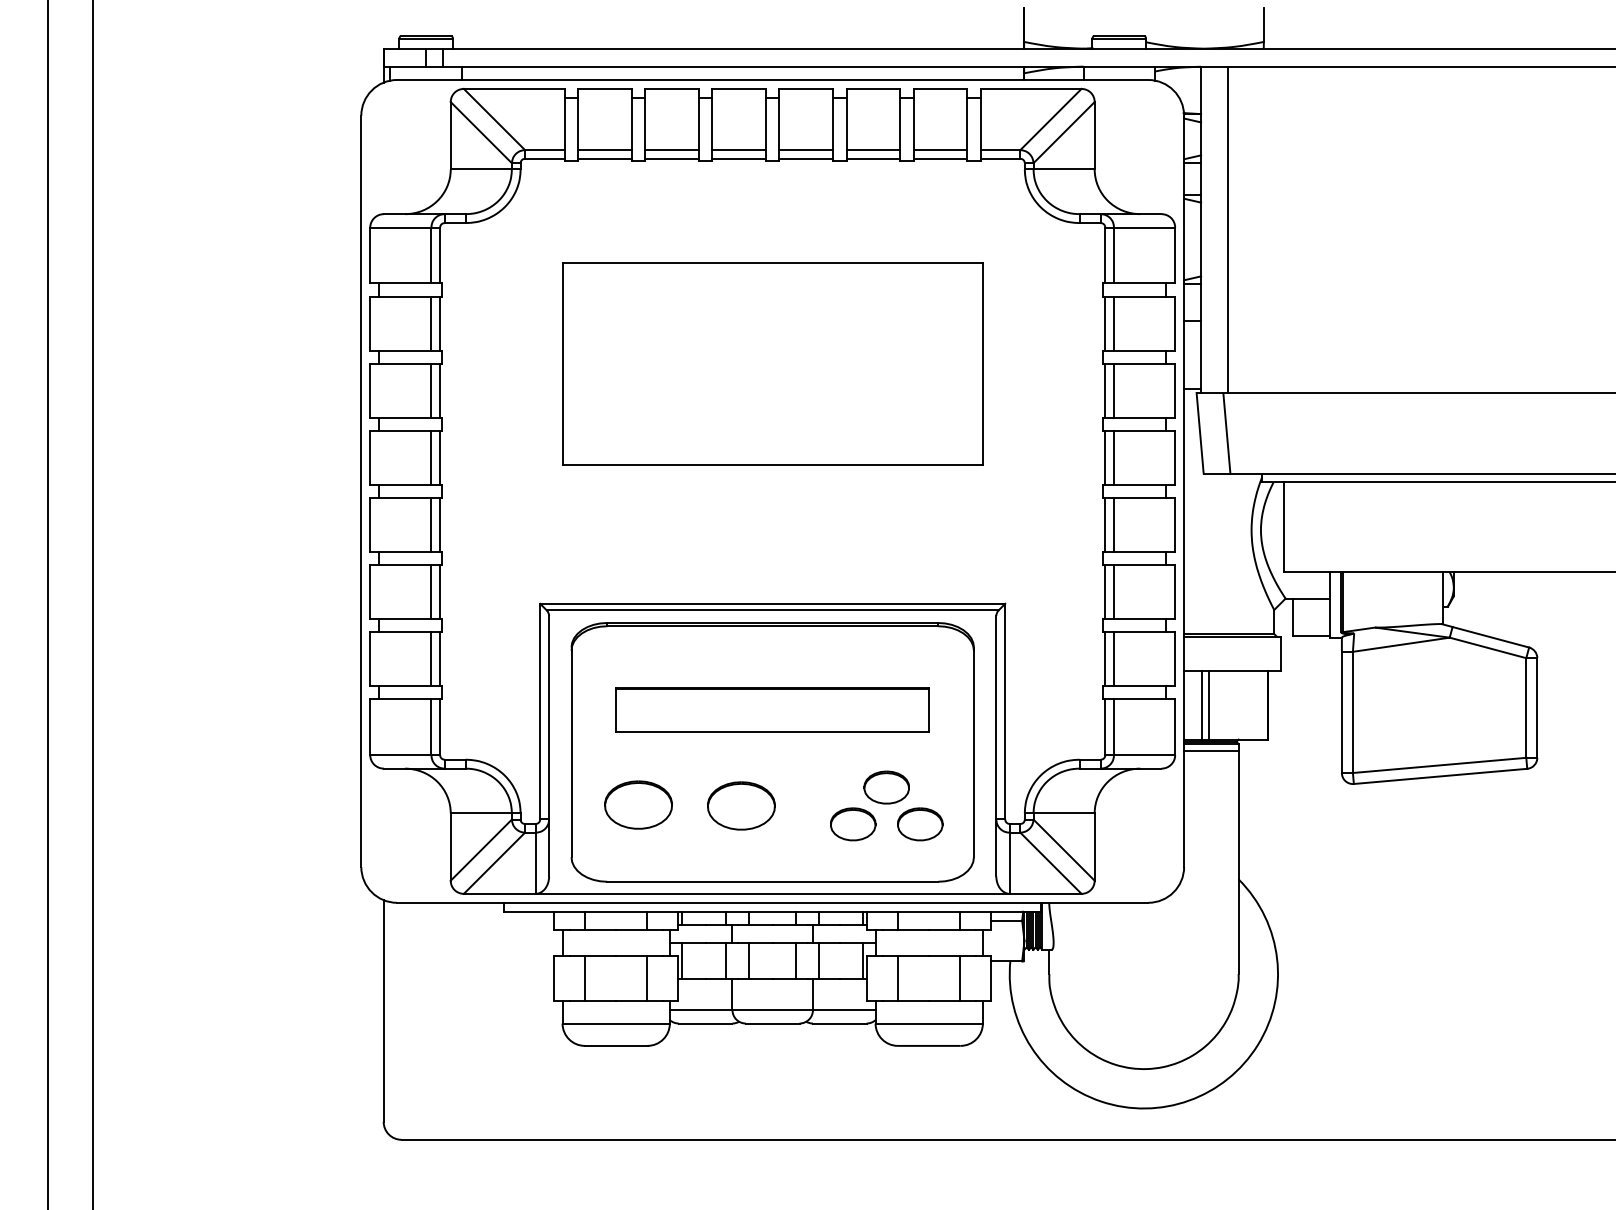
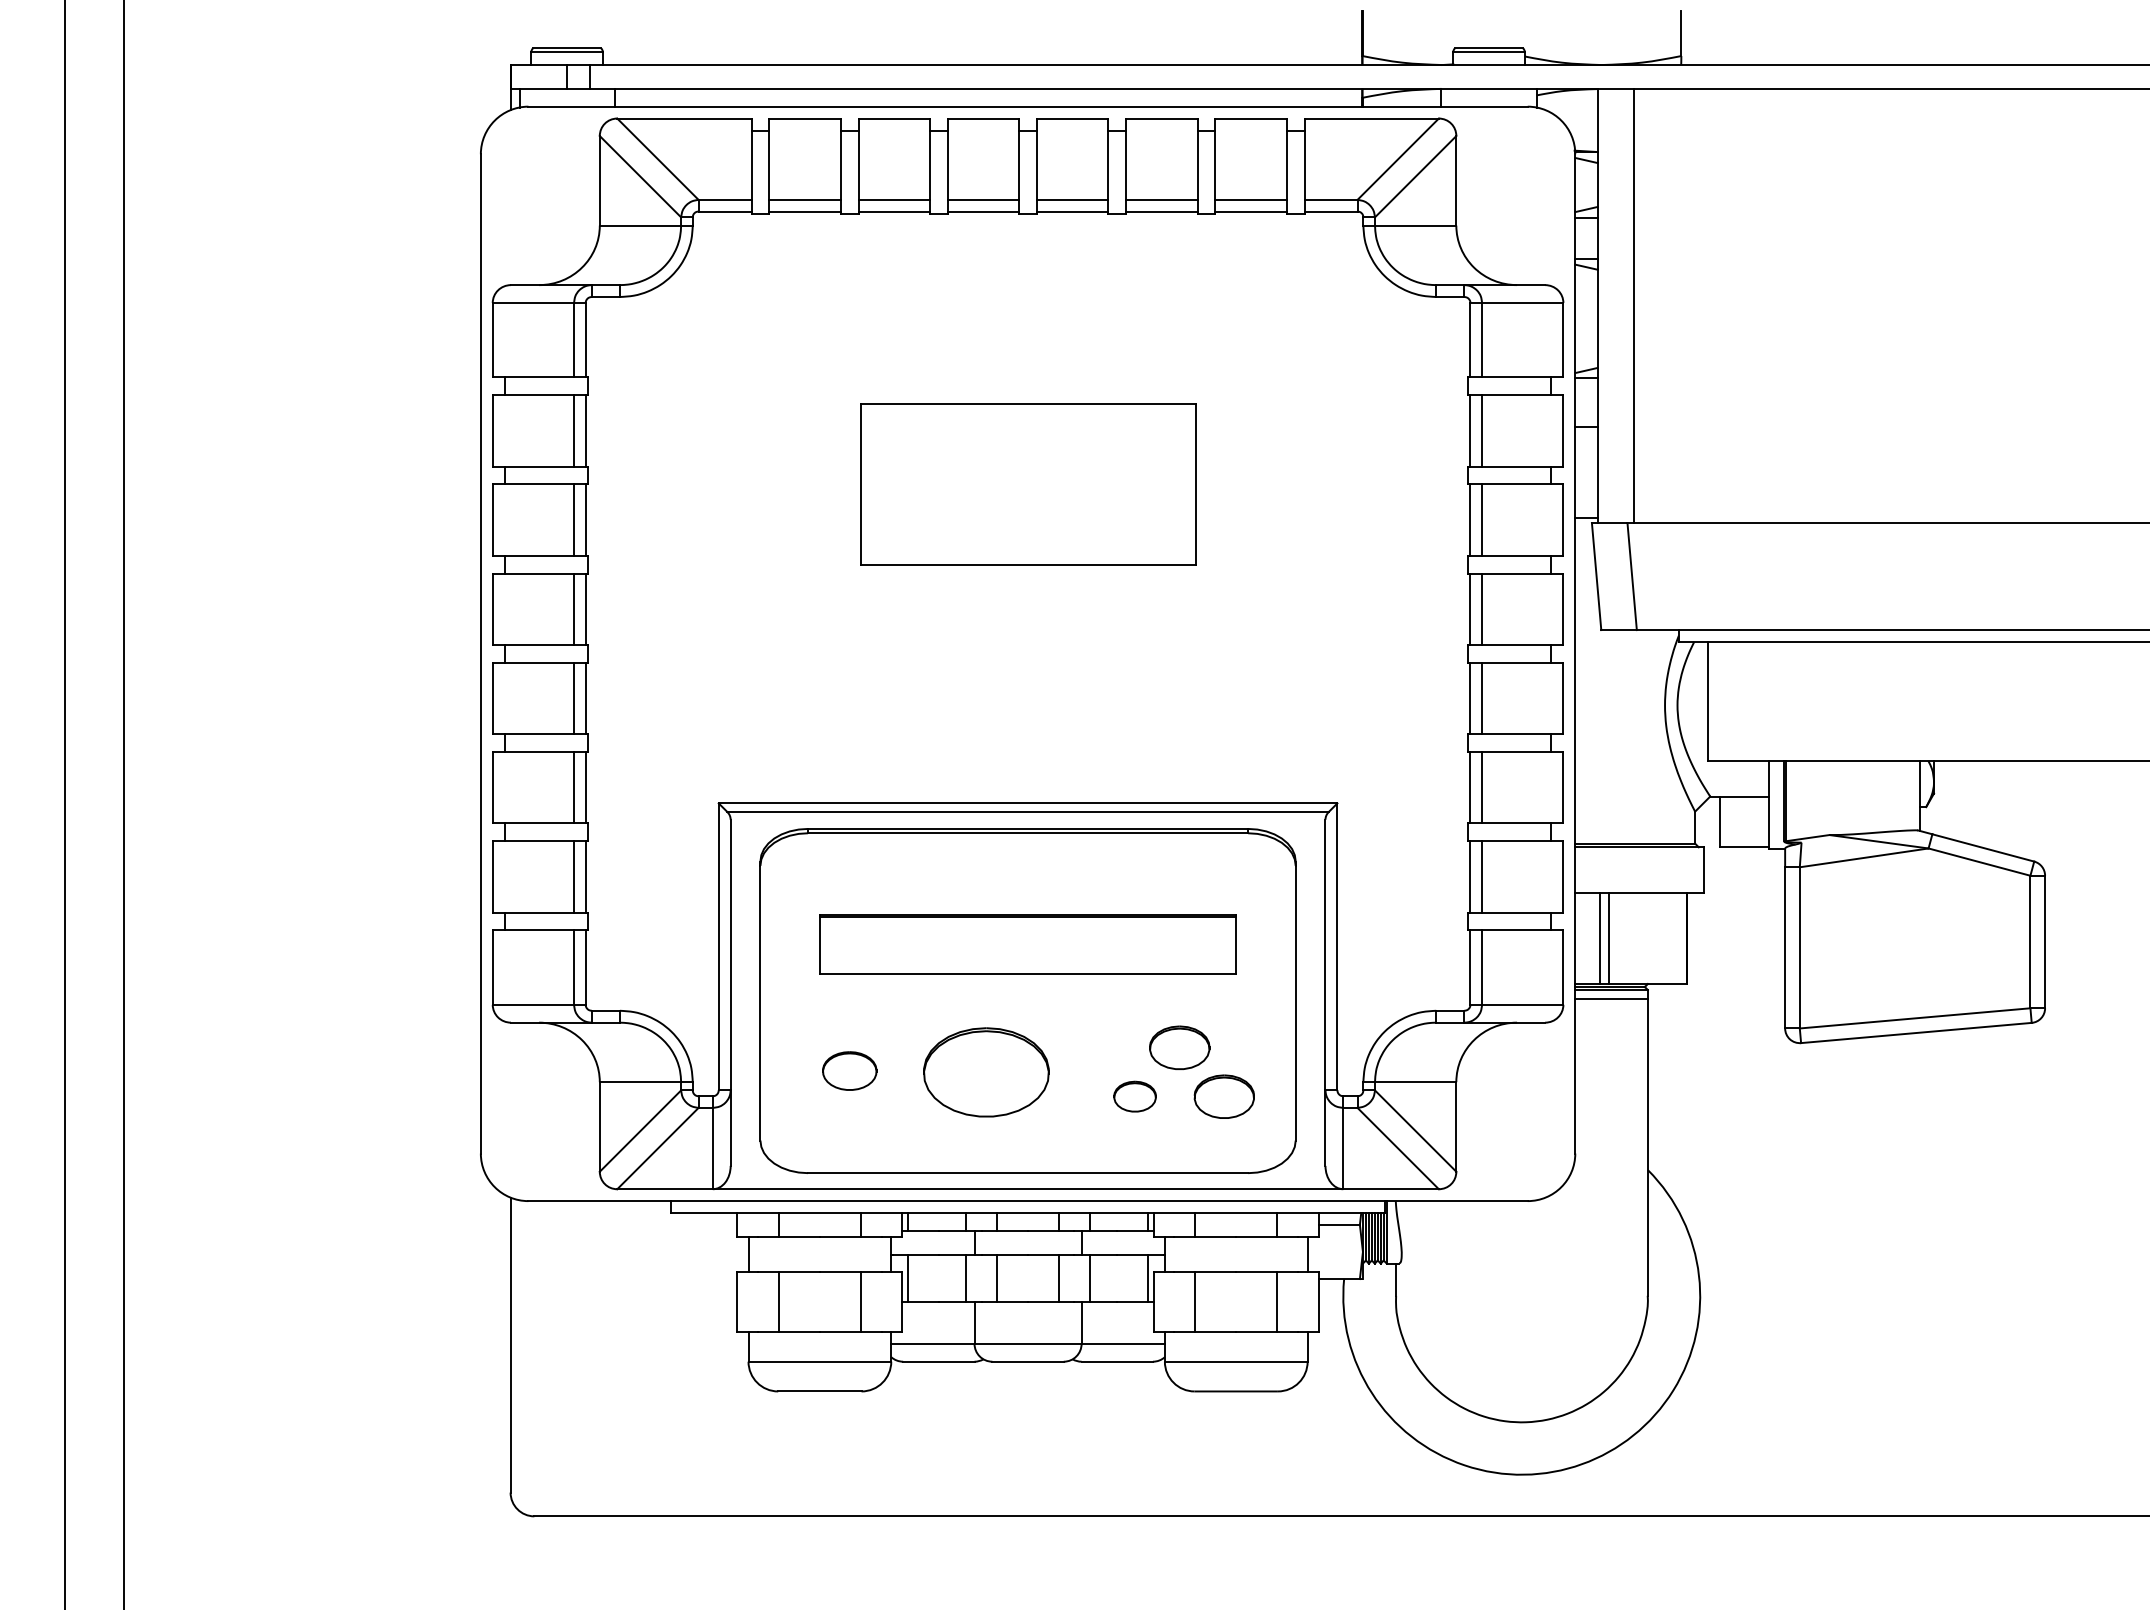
part: (773, 364) -> (1028, 484), size x0.6
part: (638, 804) -> (849, 1070), size x0.6
part: (741, 805) -> (986, 1071), size x1.4
part: (852, 824) -> (1134, 1096), size x0.7

